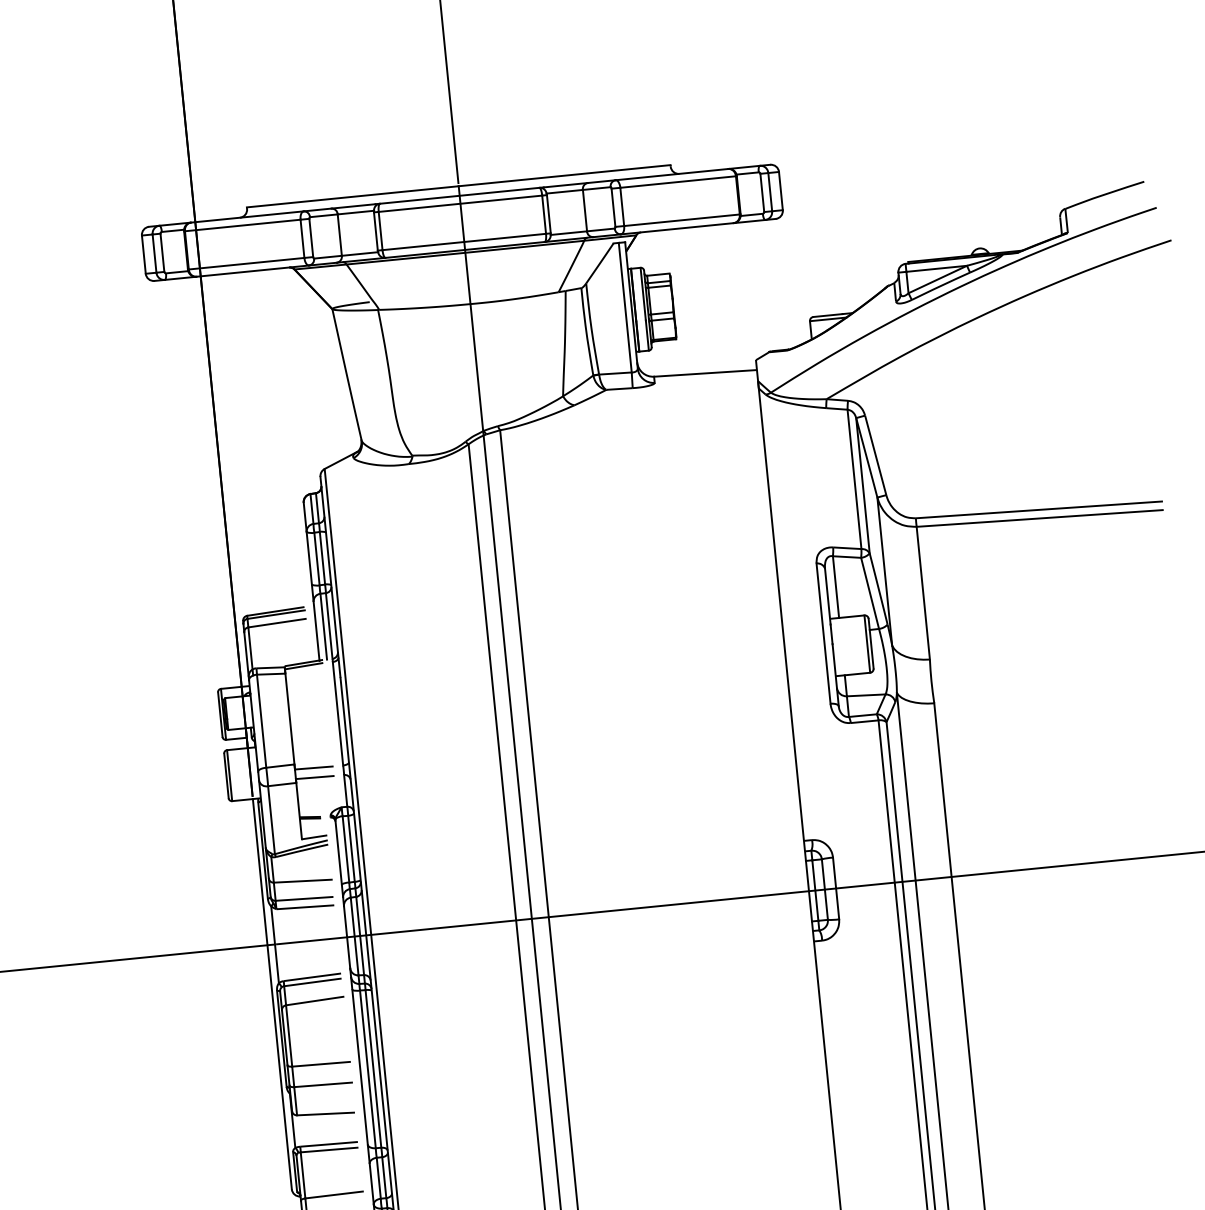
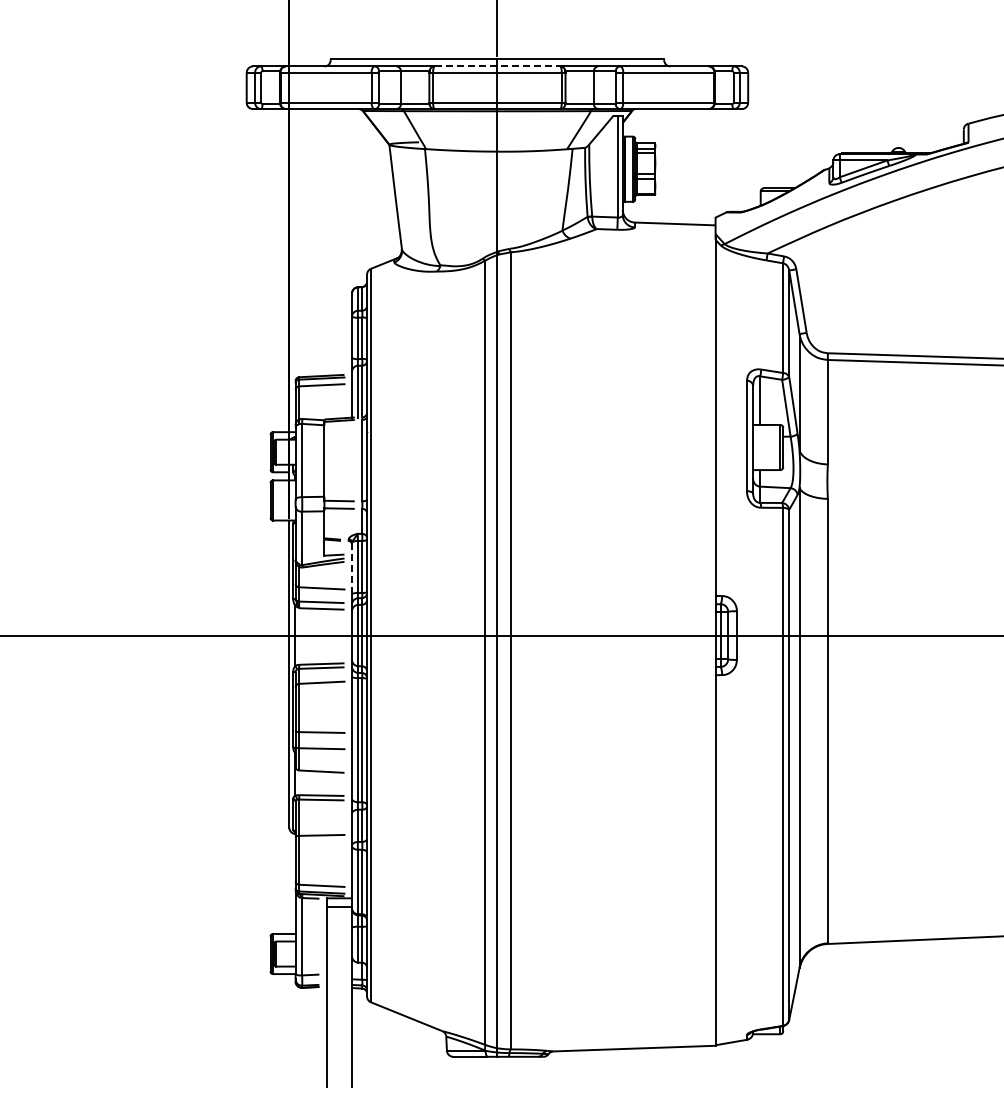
line: (459, 195) -> (497, 66), solid -> dashed
line: (339, 852) -> (352, 568), solid -> dashed

